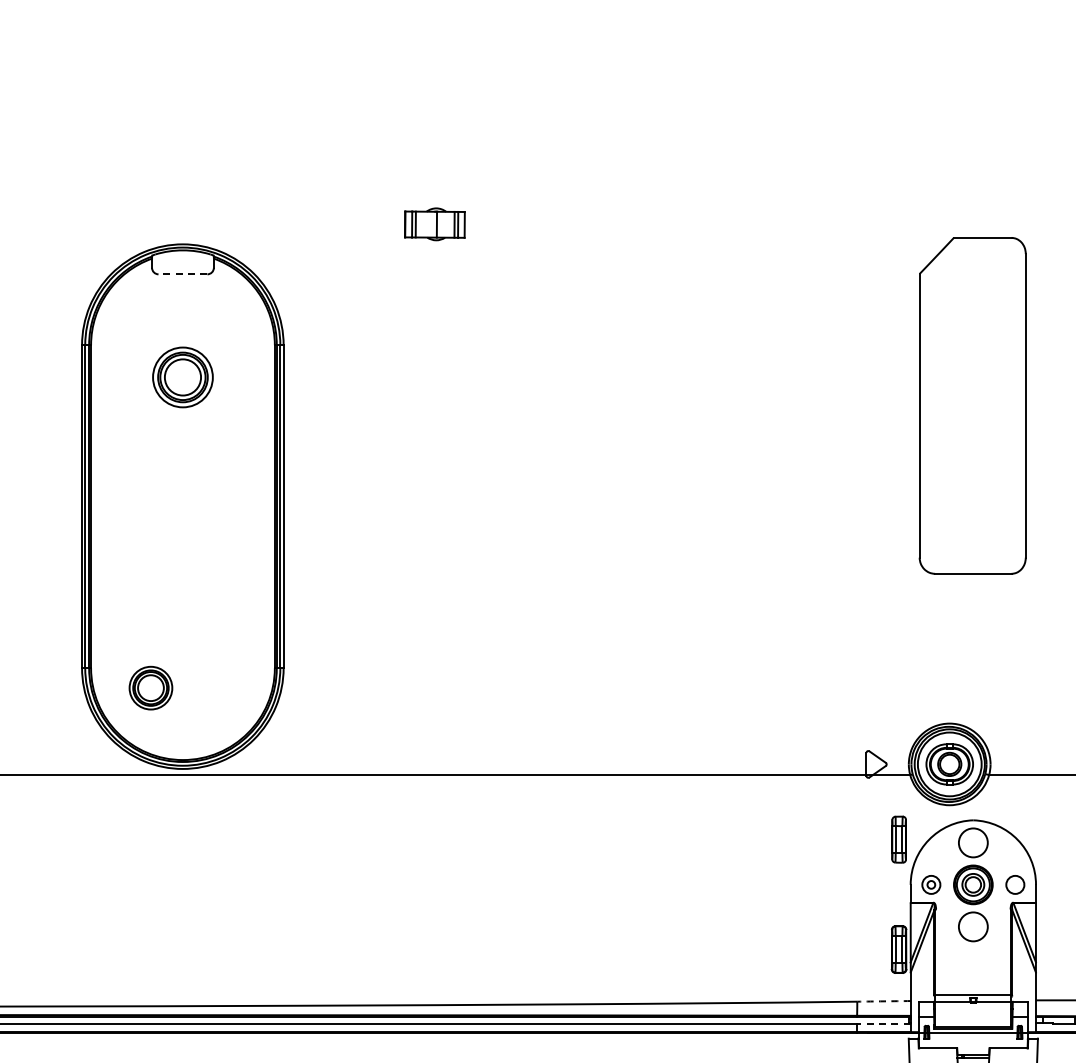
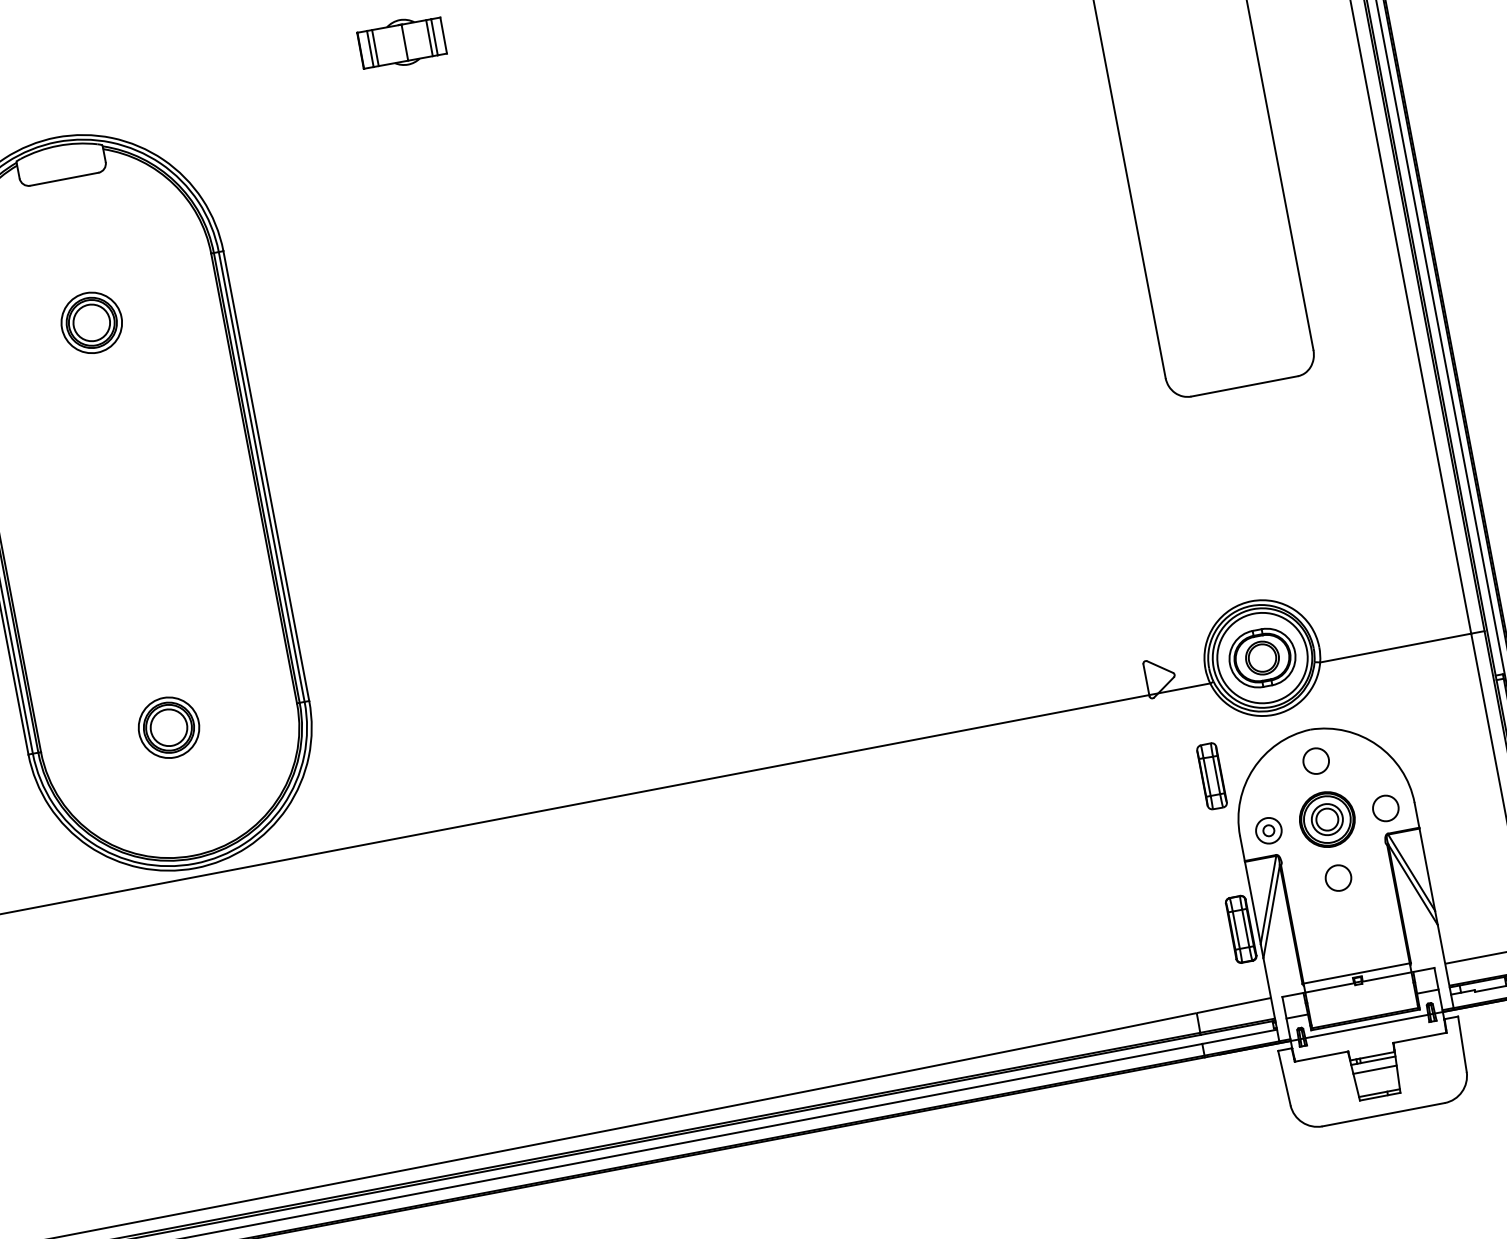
line: (182, 274) -> (63, 179), dashed -> solid
part: (182, 377) -> (91, 323), size x0.71
part: (150, 687) -> (168, 726), moved
circle: (973, 842) -> (1316, 760), size x0.62
circle: (973, 926) -> (1338, 877), size x0.62
arc: (884, 1001) -> (1234, 1005), dashed -> solid
line: (883, 1023) -> (1239, 1036), dashed -> solid

